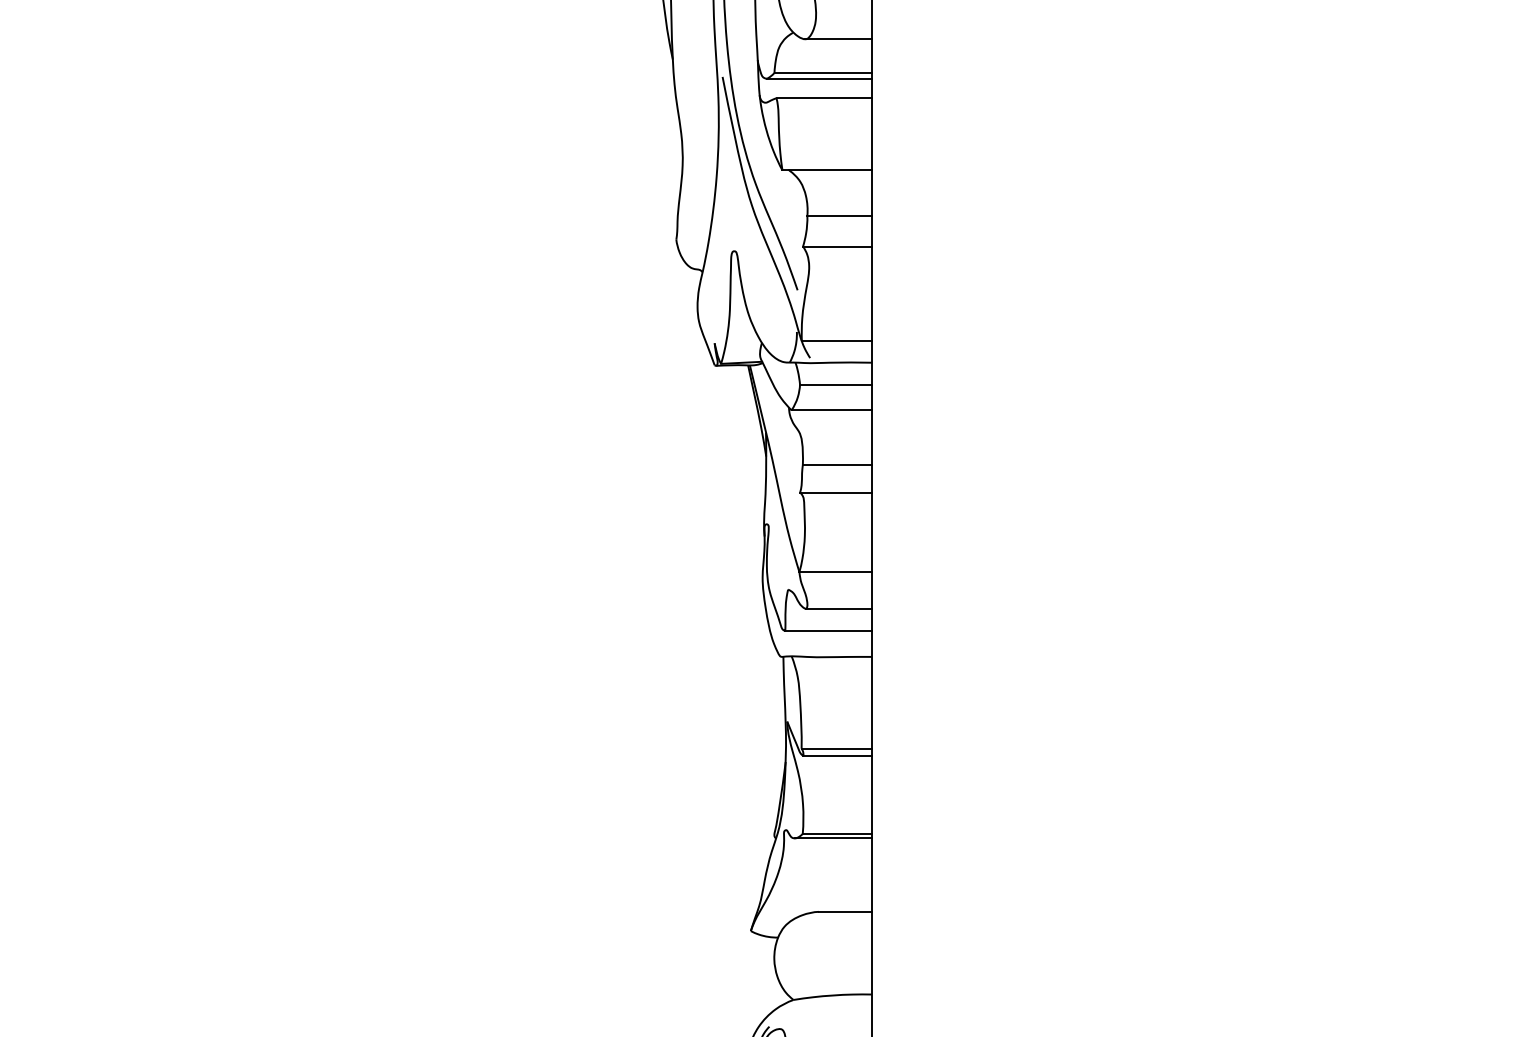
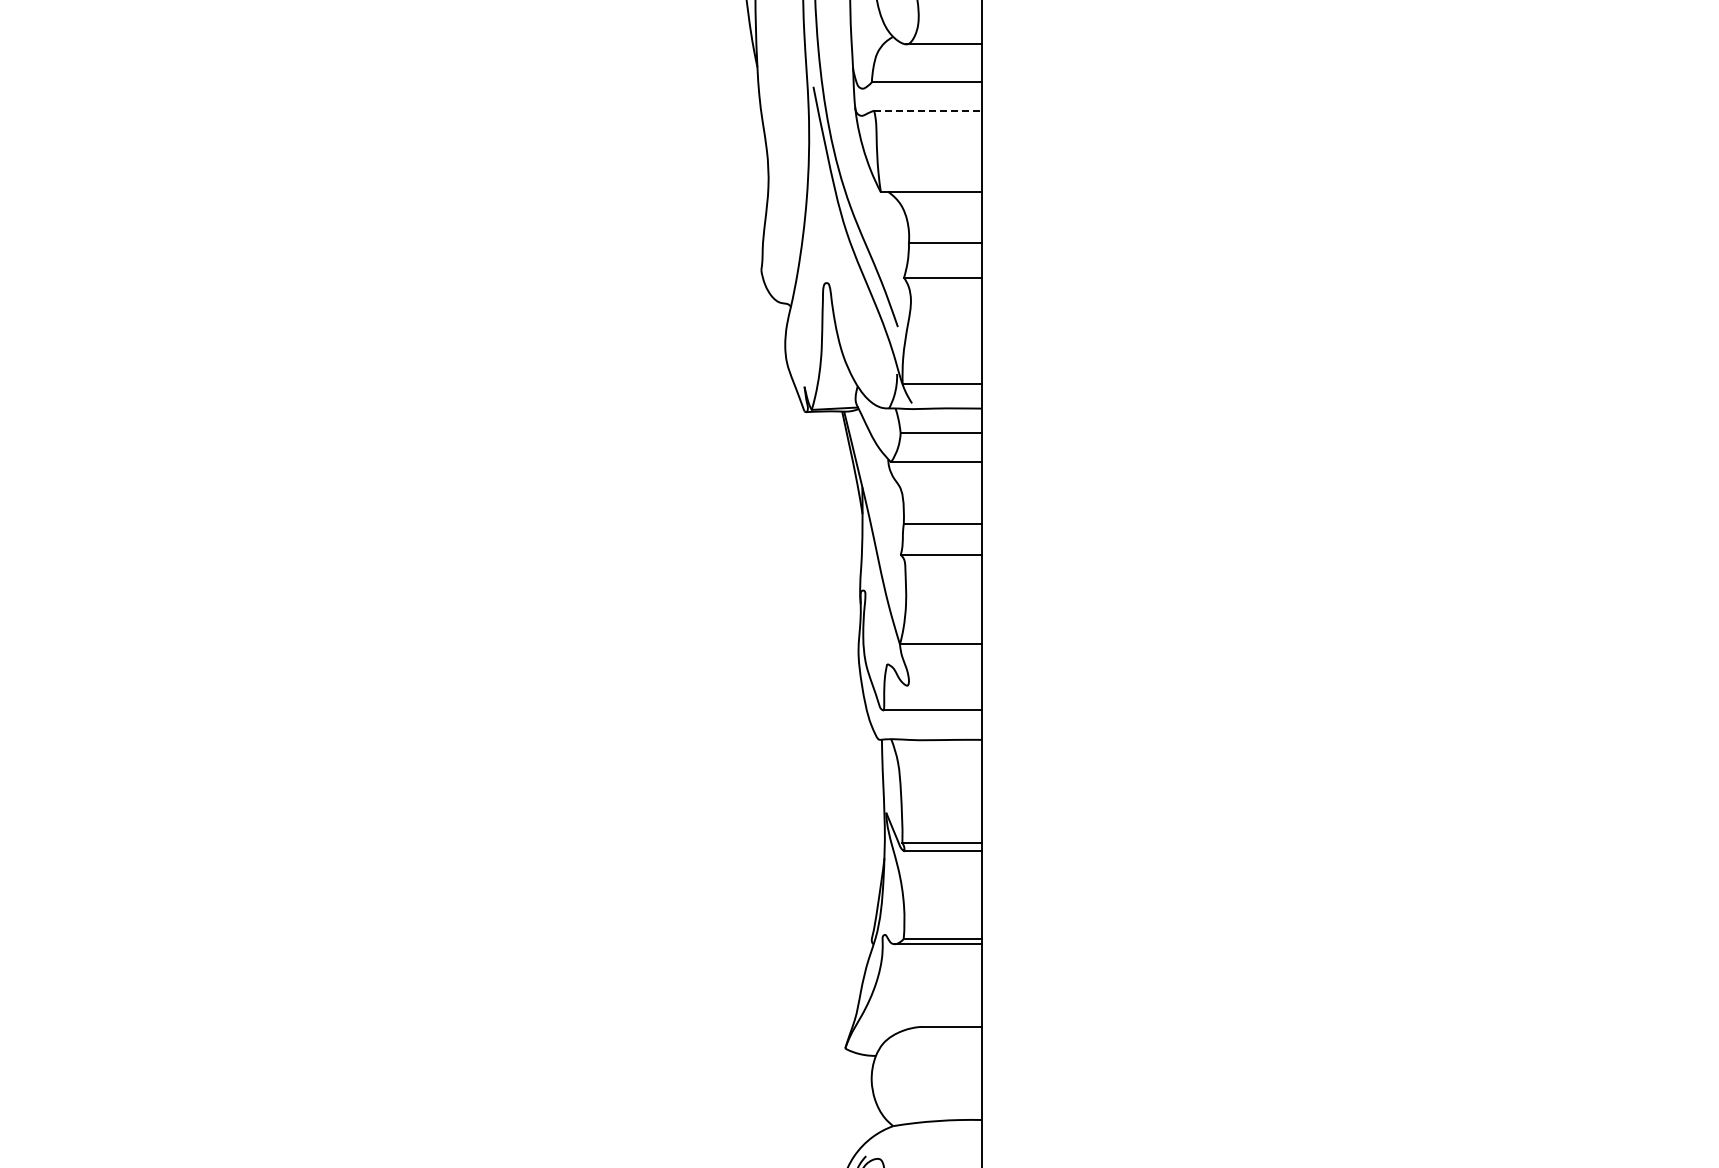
line: (819, 78) -> (922, 88), removed
line: (823, 97) -> (927, 110), solid -> dashed
line: (838, 608) -> (944, 685), removed

